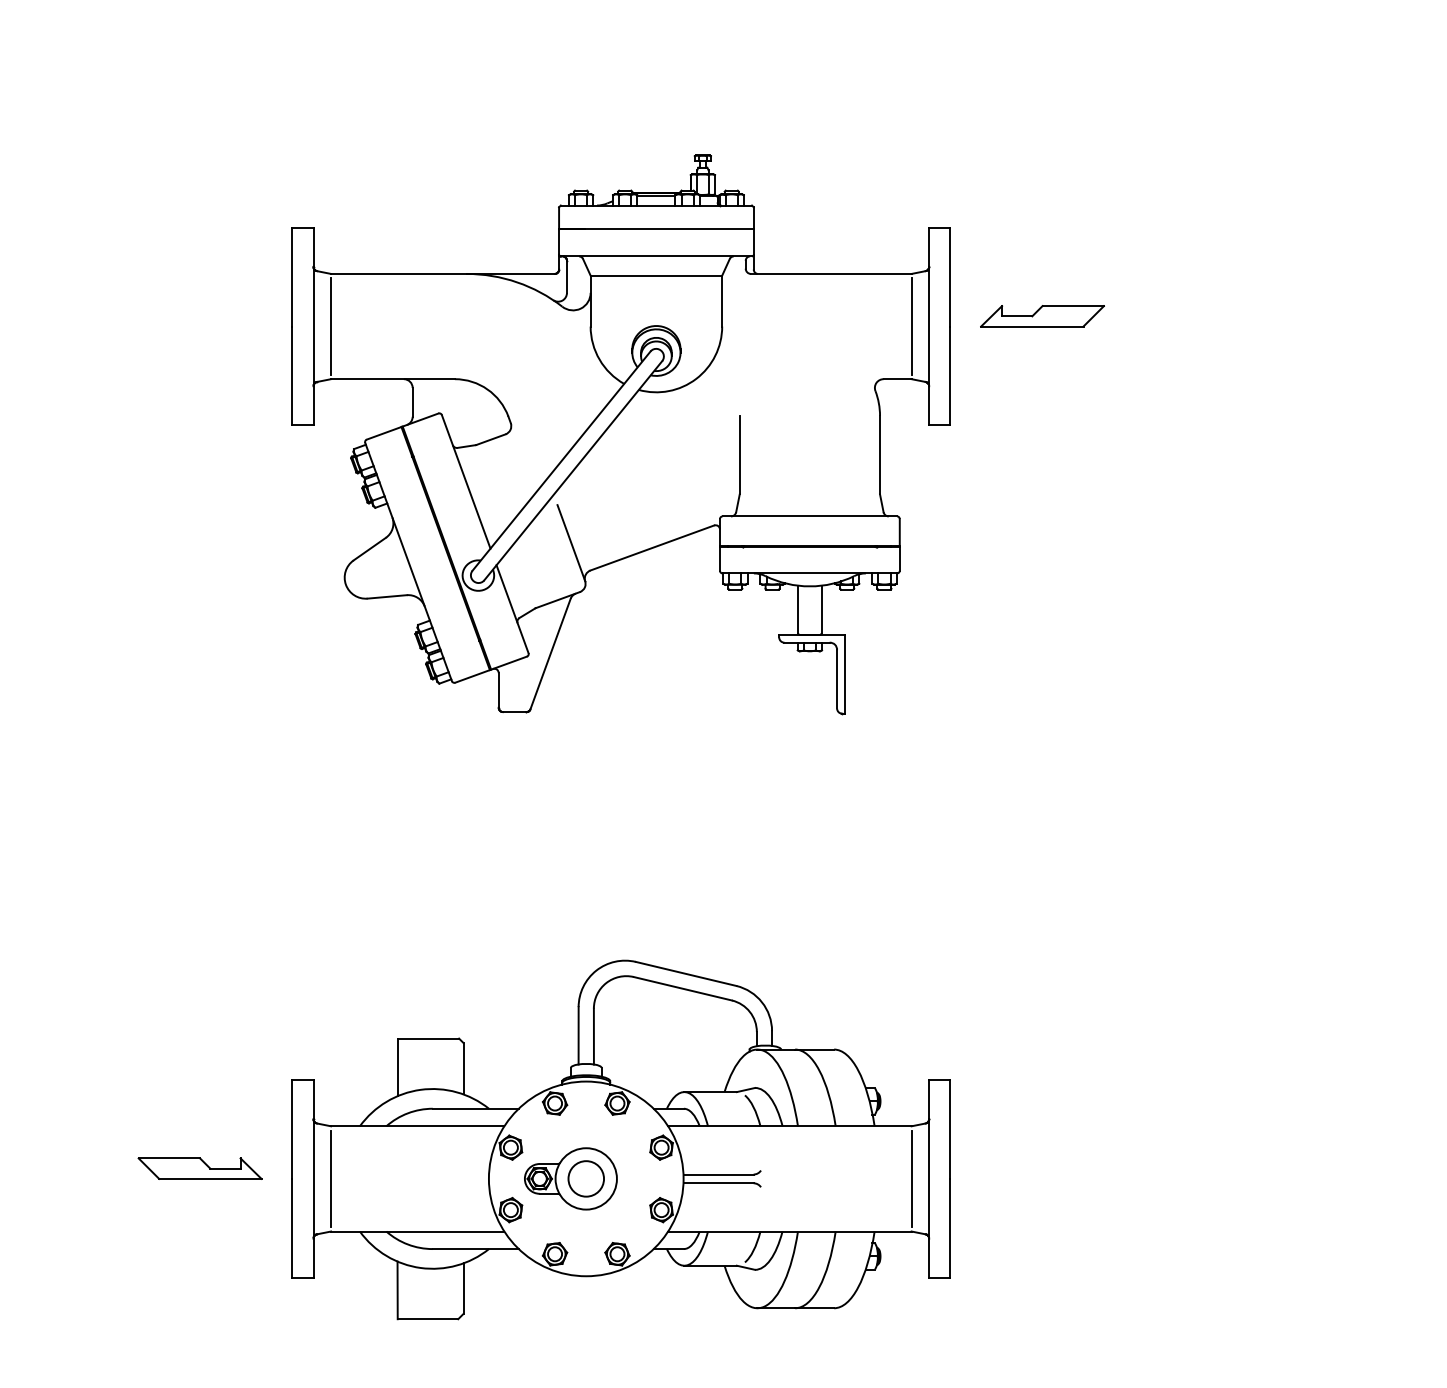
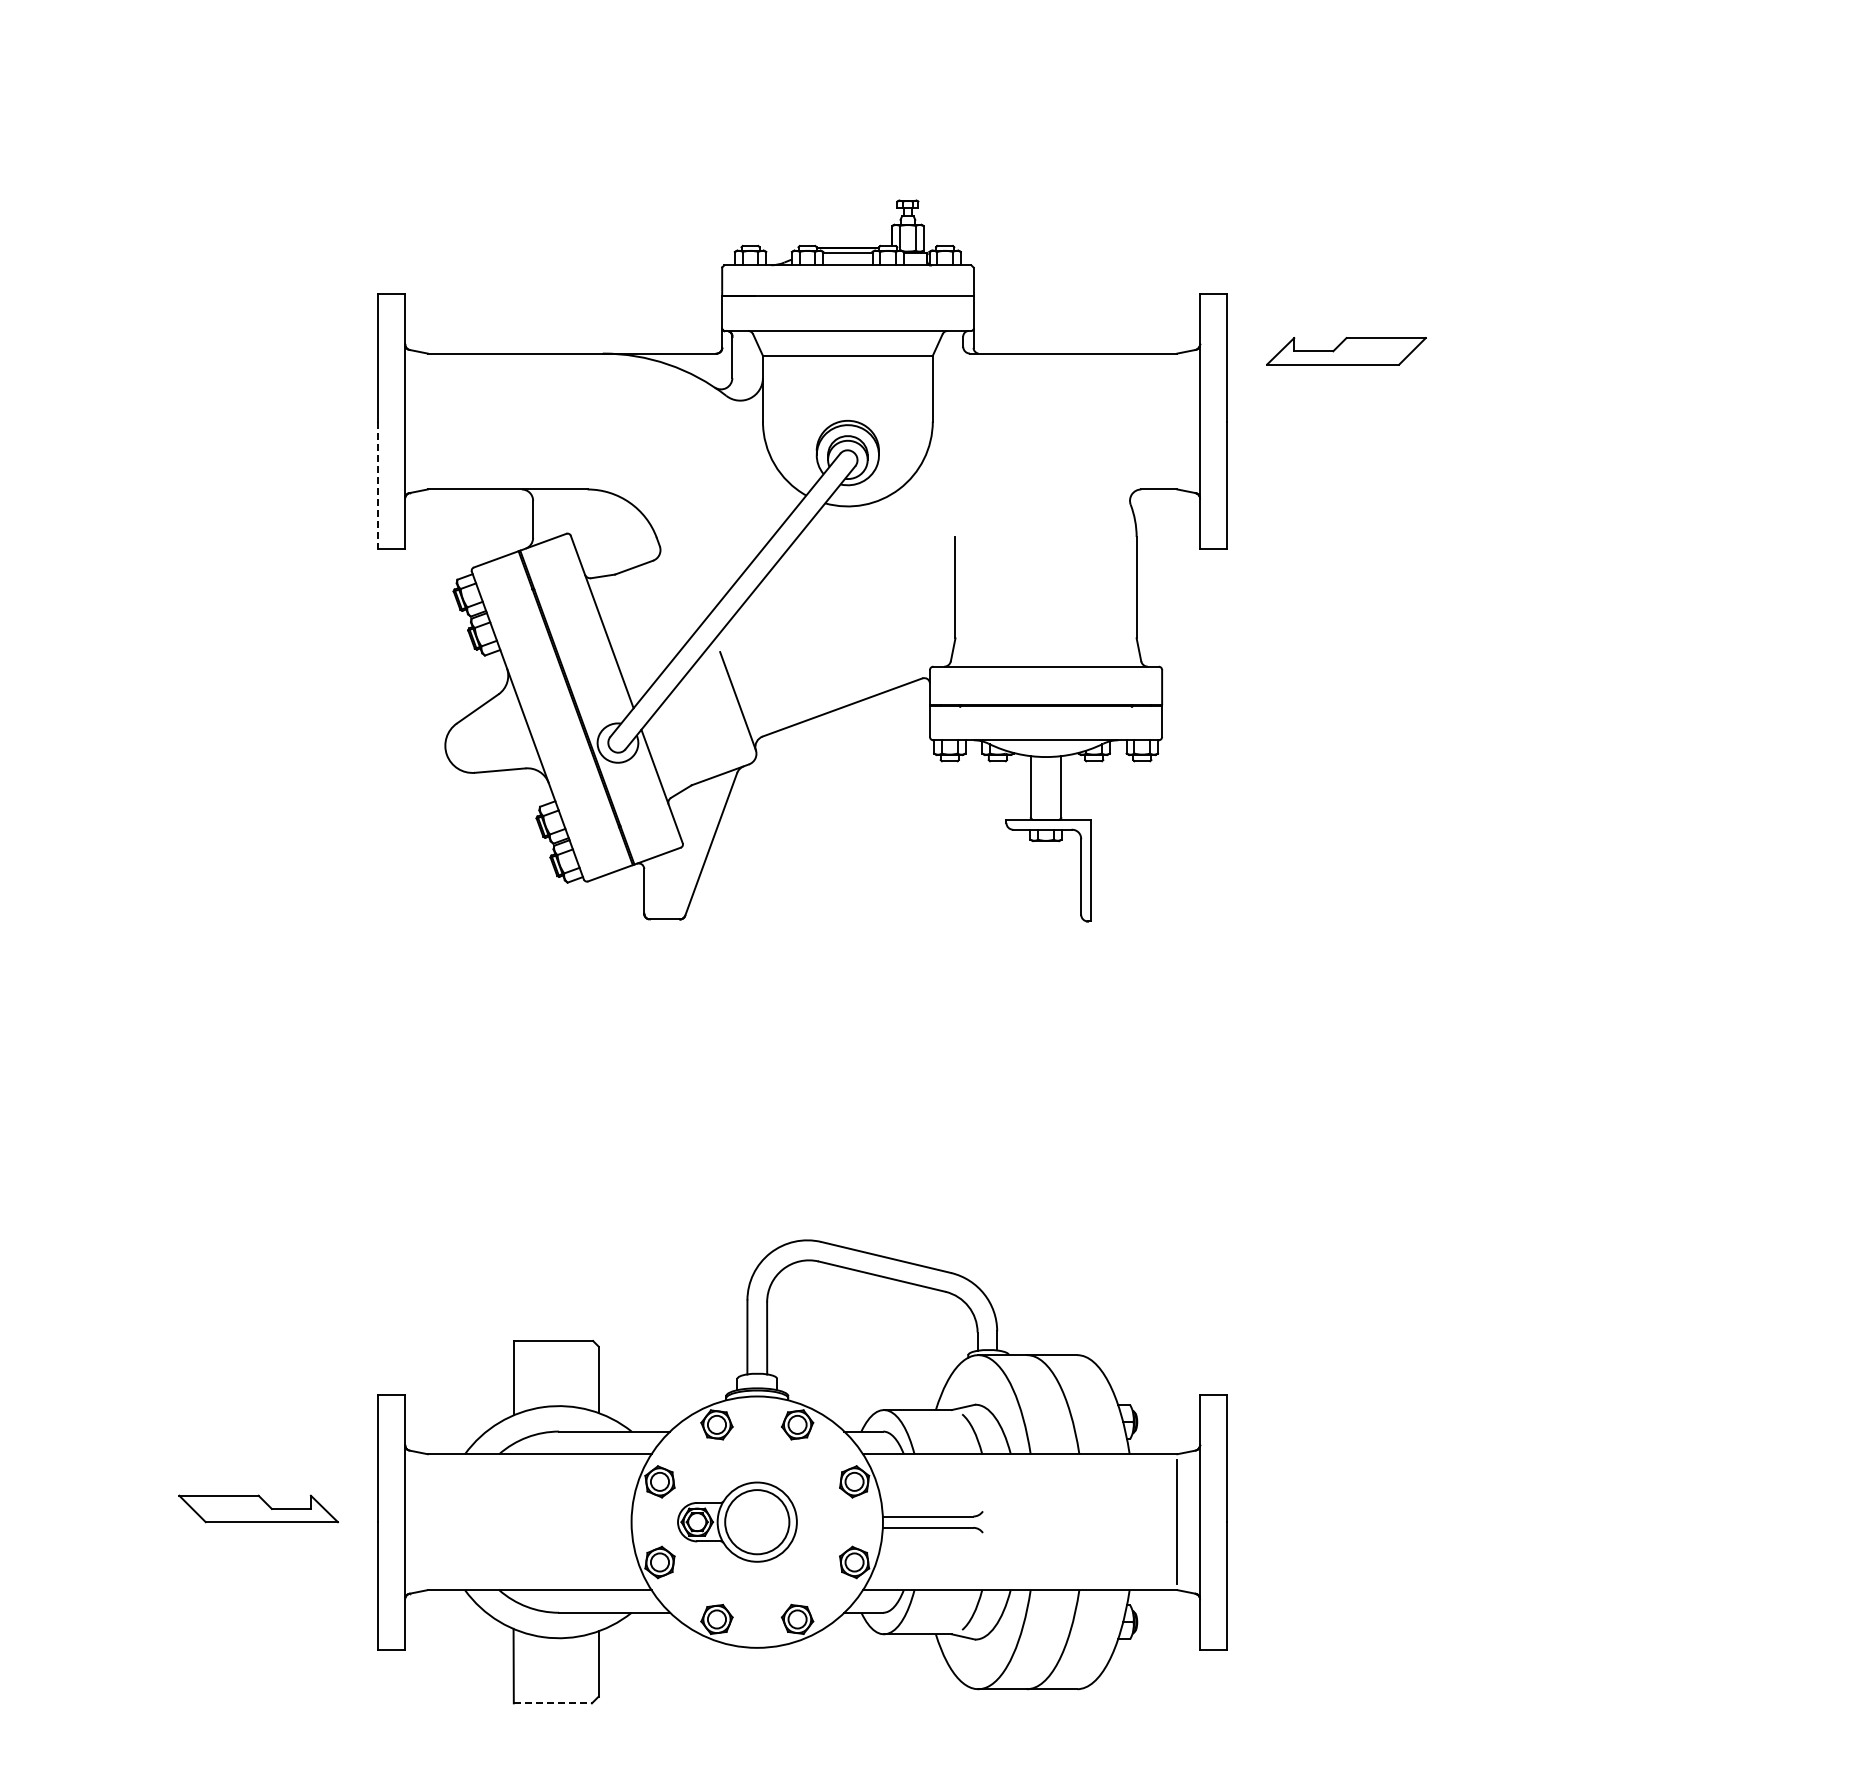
part: (1042, 316) -> (1346, 351), moved
line: (330, 326) -> (427, 421), removed
line: (911, 326) -> (1177, 421), removed
line: (292, 376) -> (377, 485), solid -> dashed
line: (330, 1178) -> (427, 1521), removed
circle: (586, 1179) -> (757, 1522), size x1.4
line: (428, 1319) -> (553, 1703), solid -> dashed

